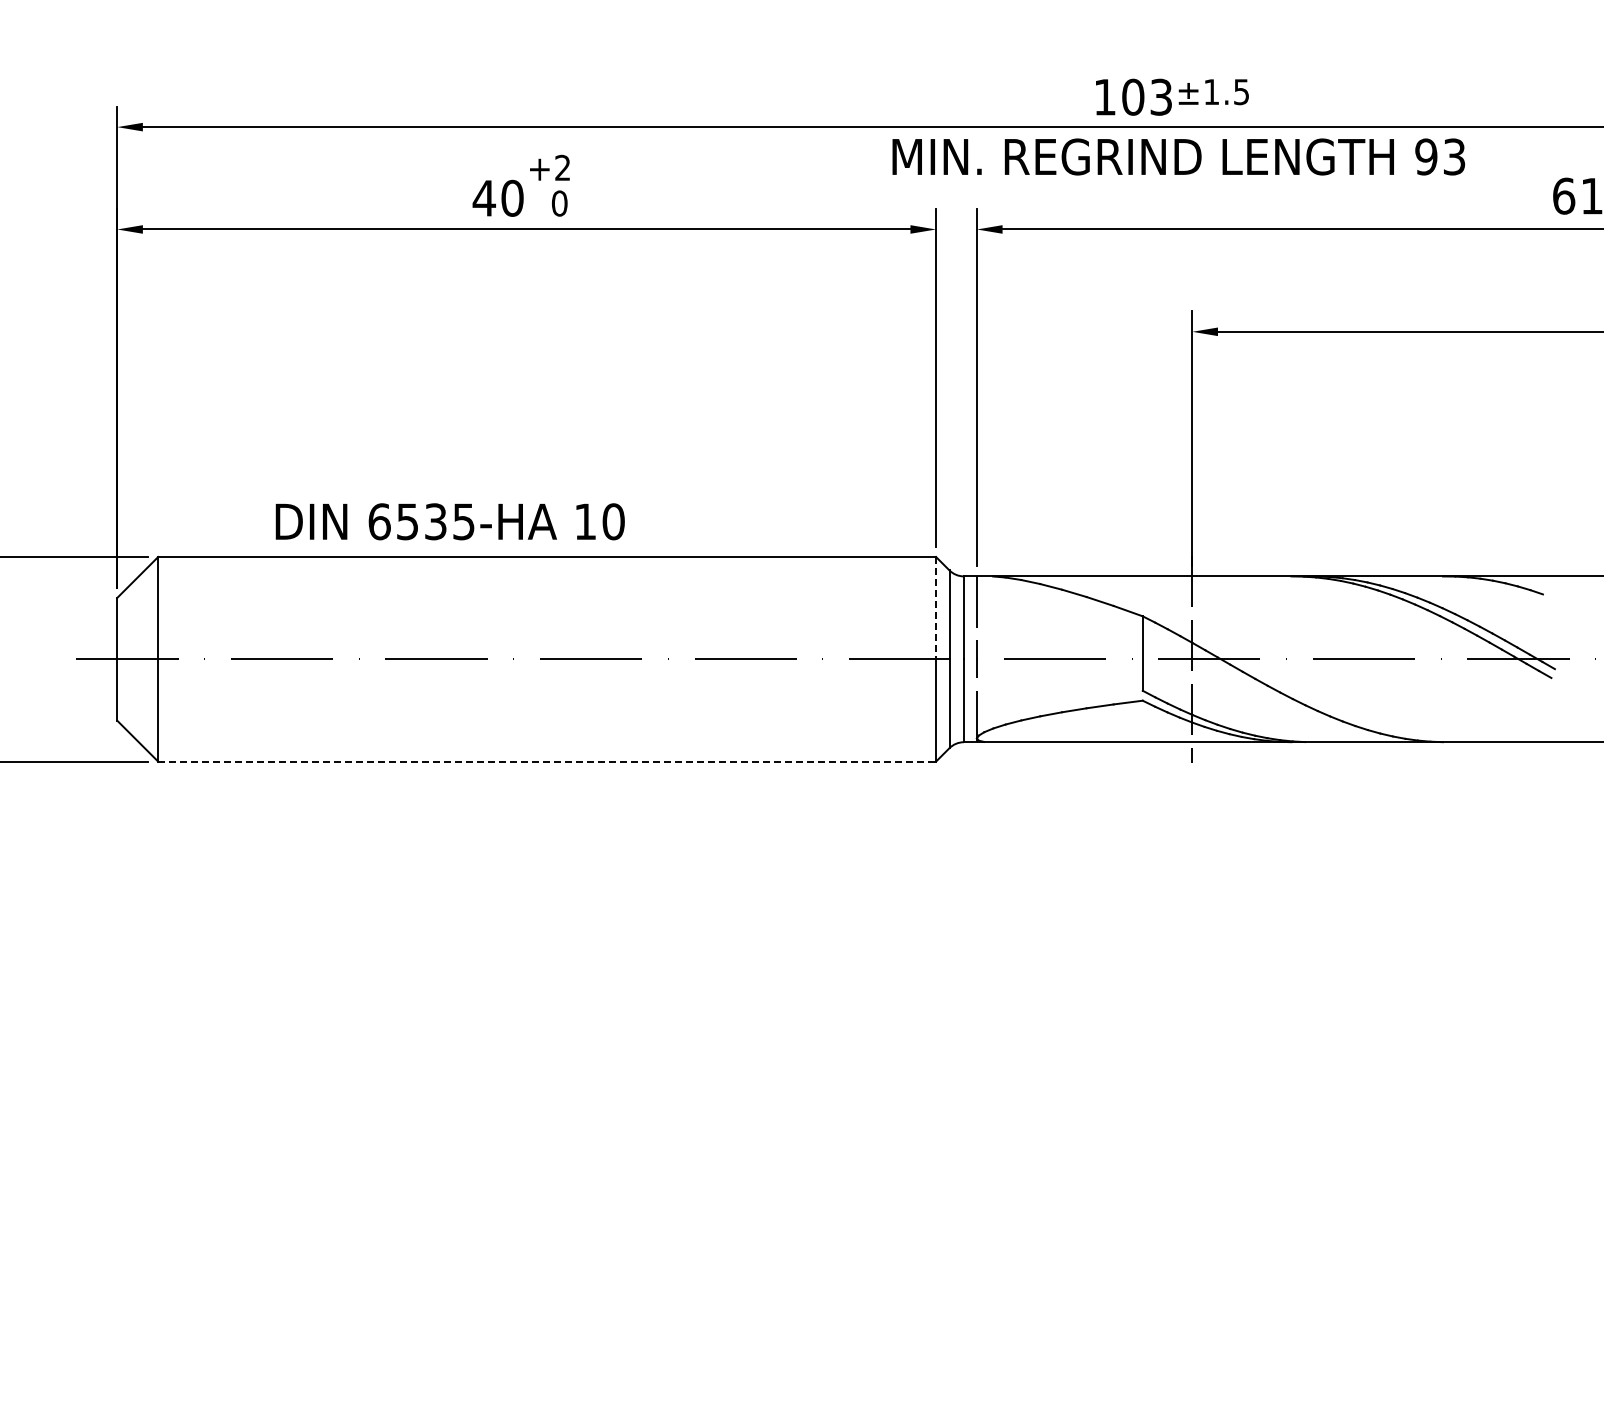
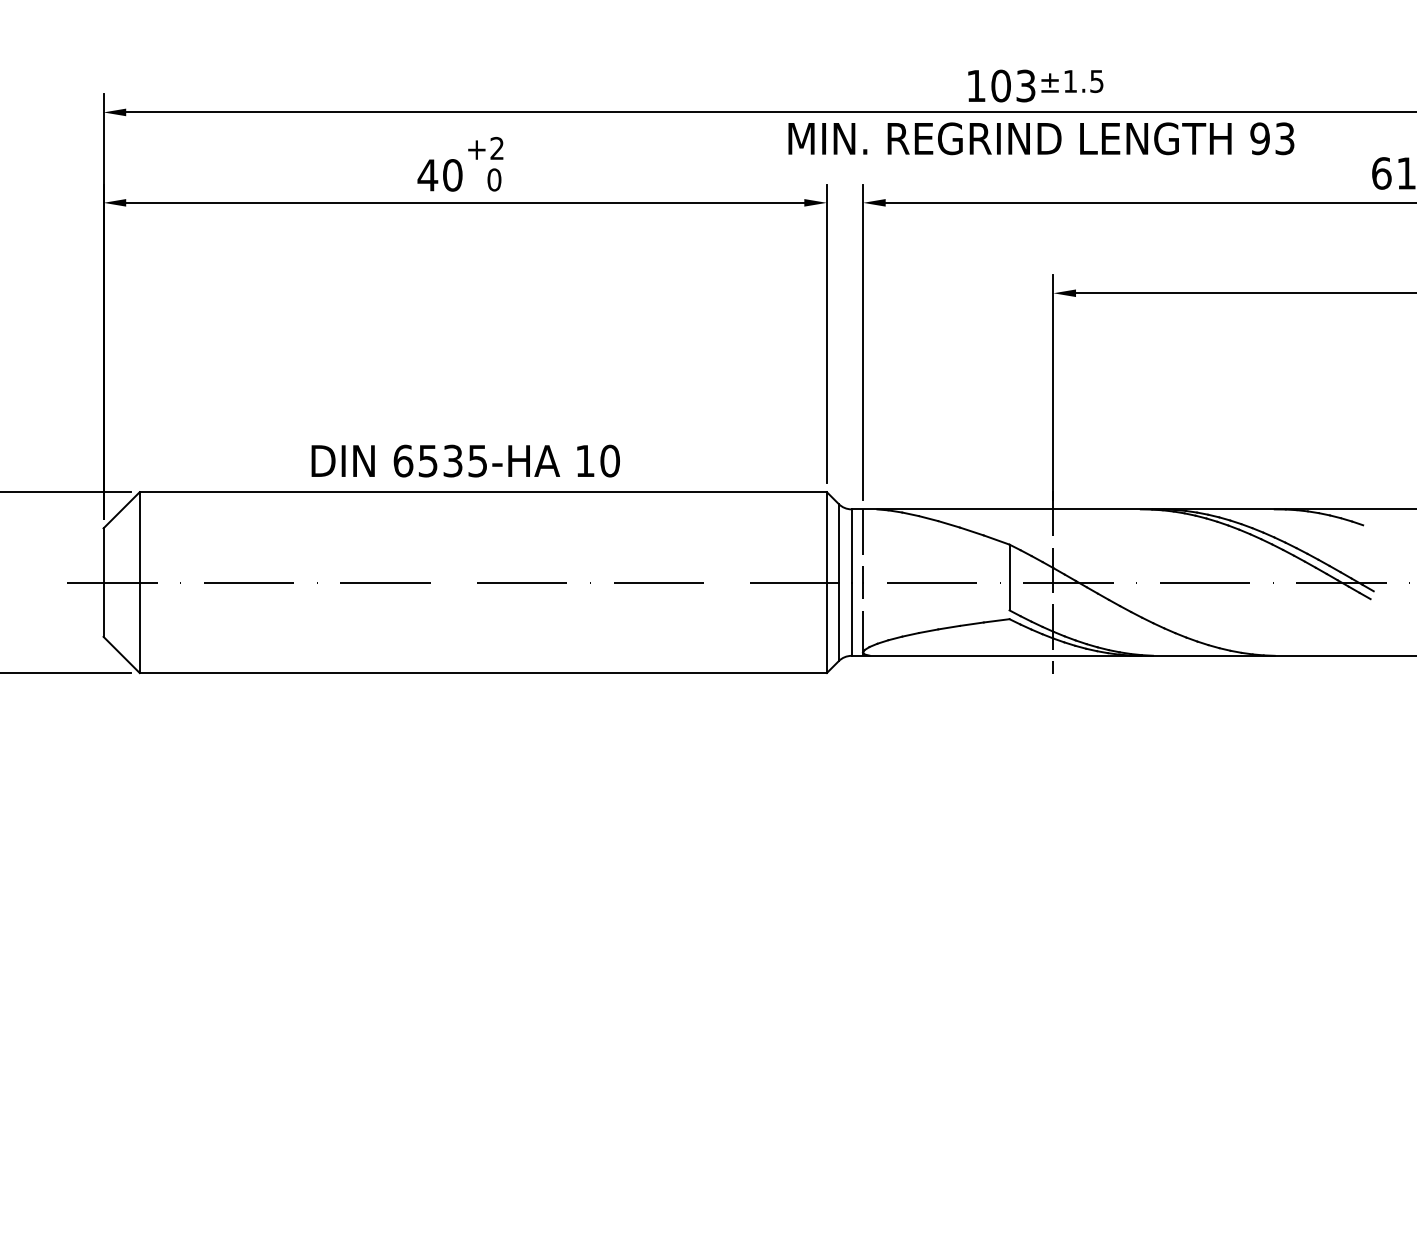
text: (449, 521) -> (465, 460), moved
line: (936, 608) -> (827, 537), dashed -> solid
line: (547, 761) -> (483, 672), dashed -> solid

